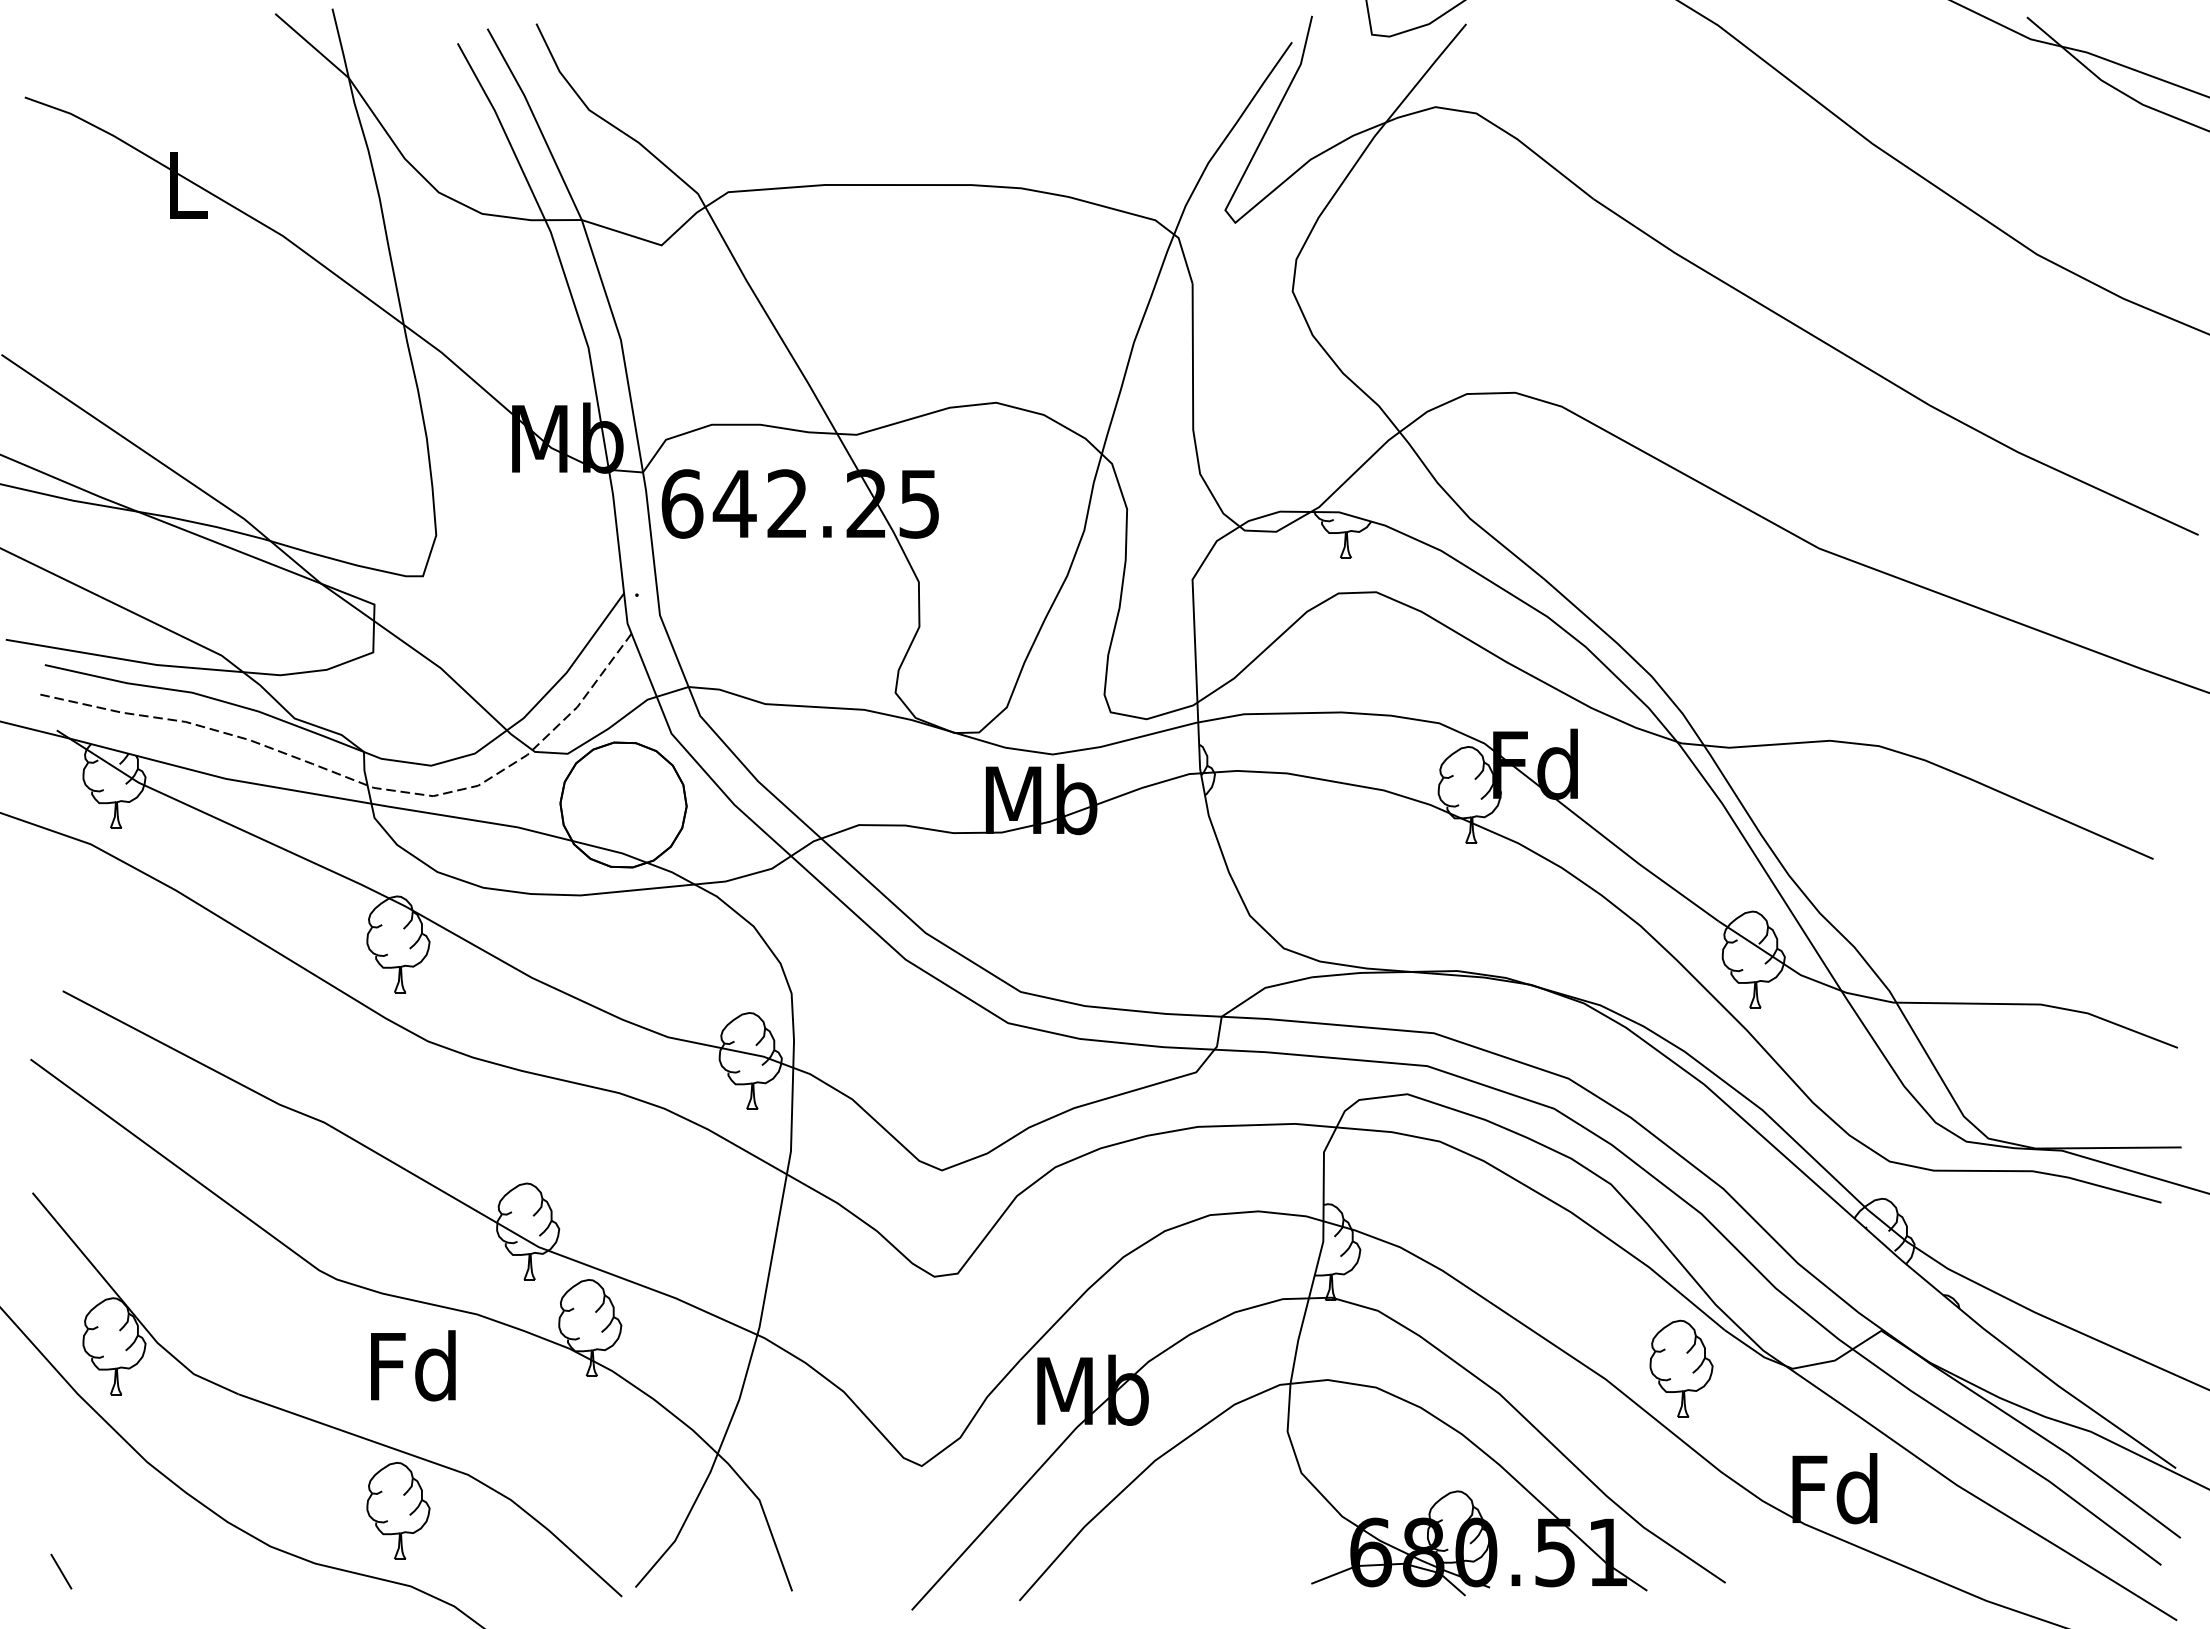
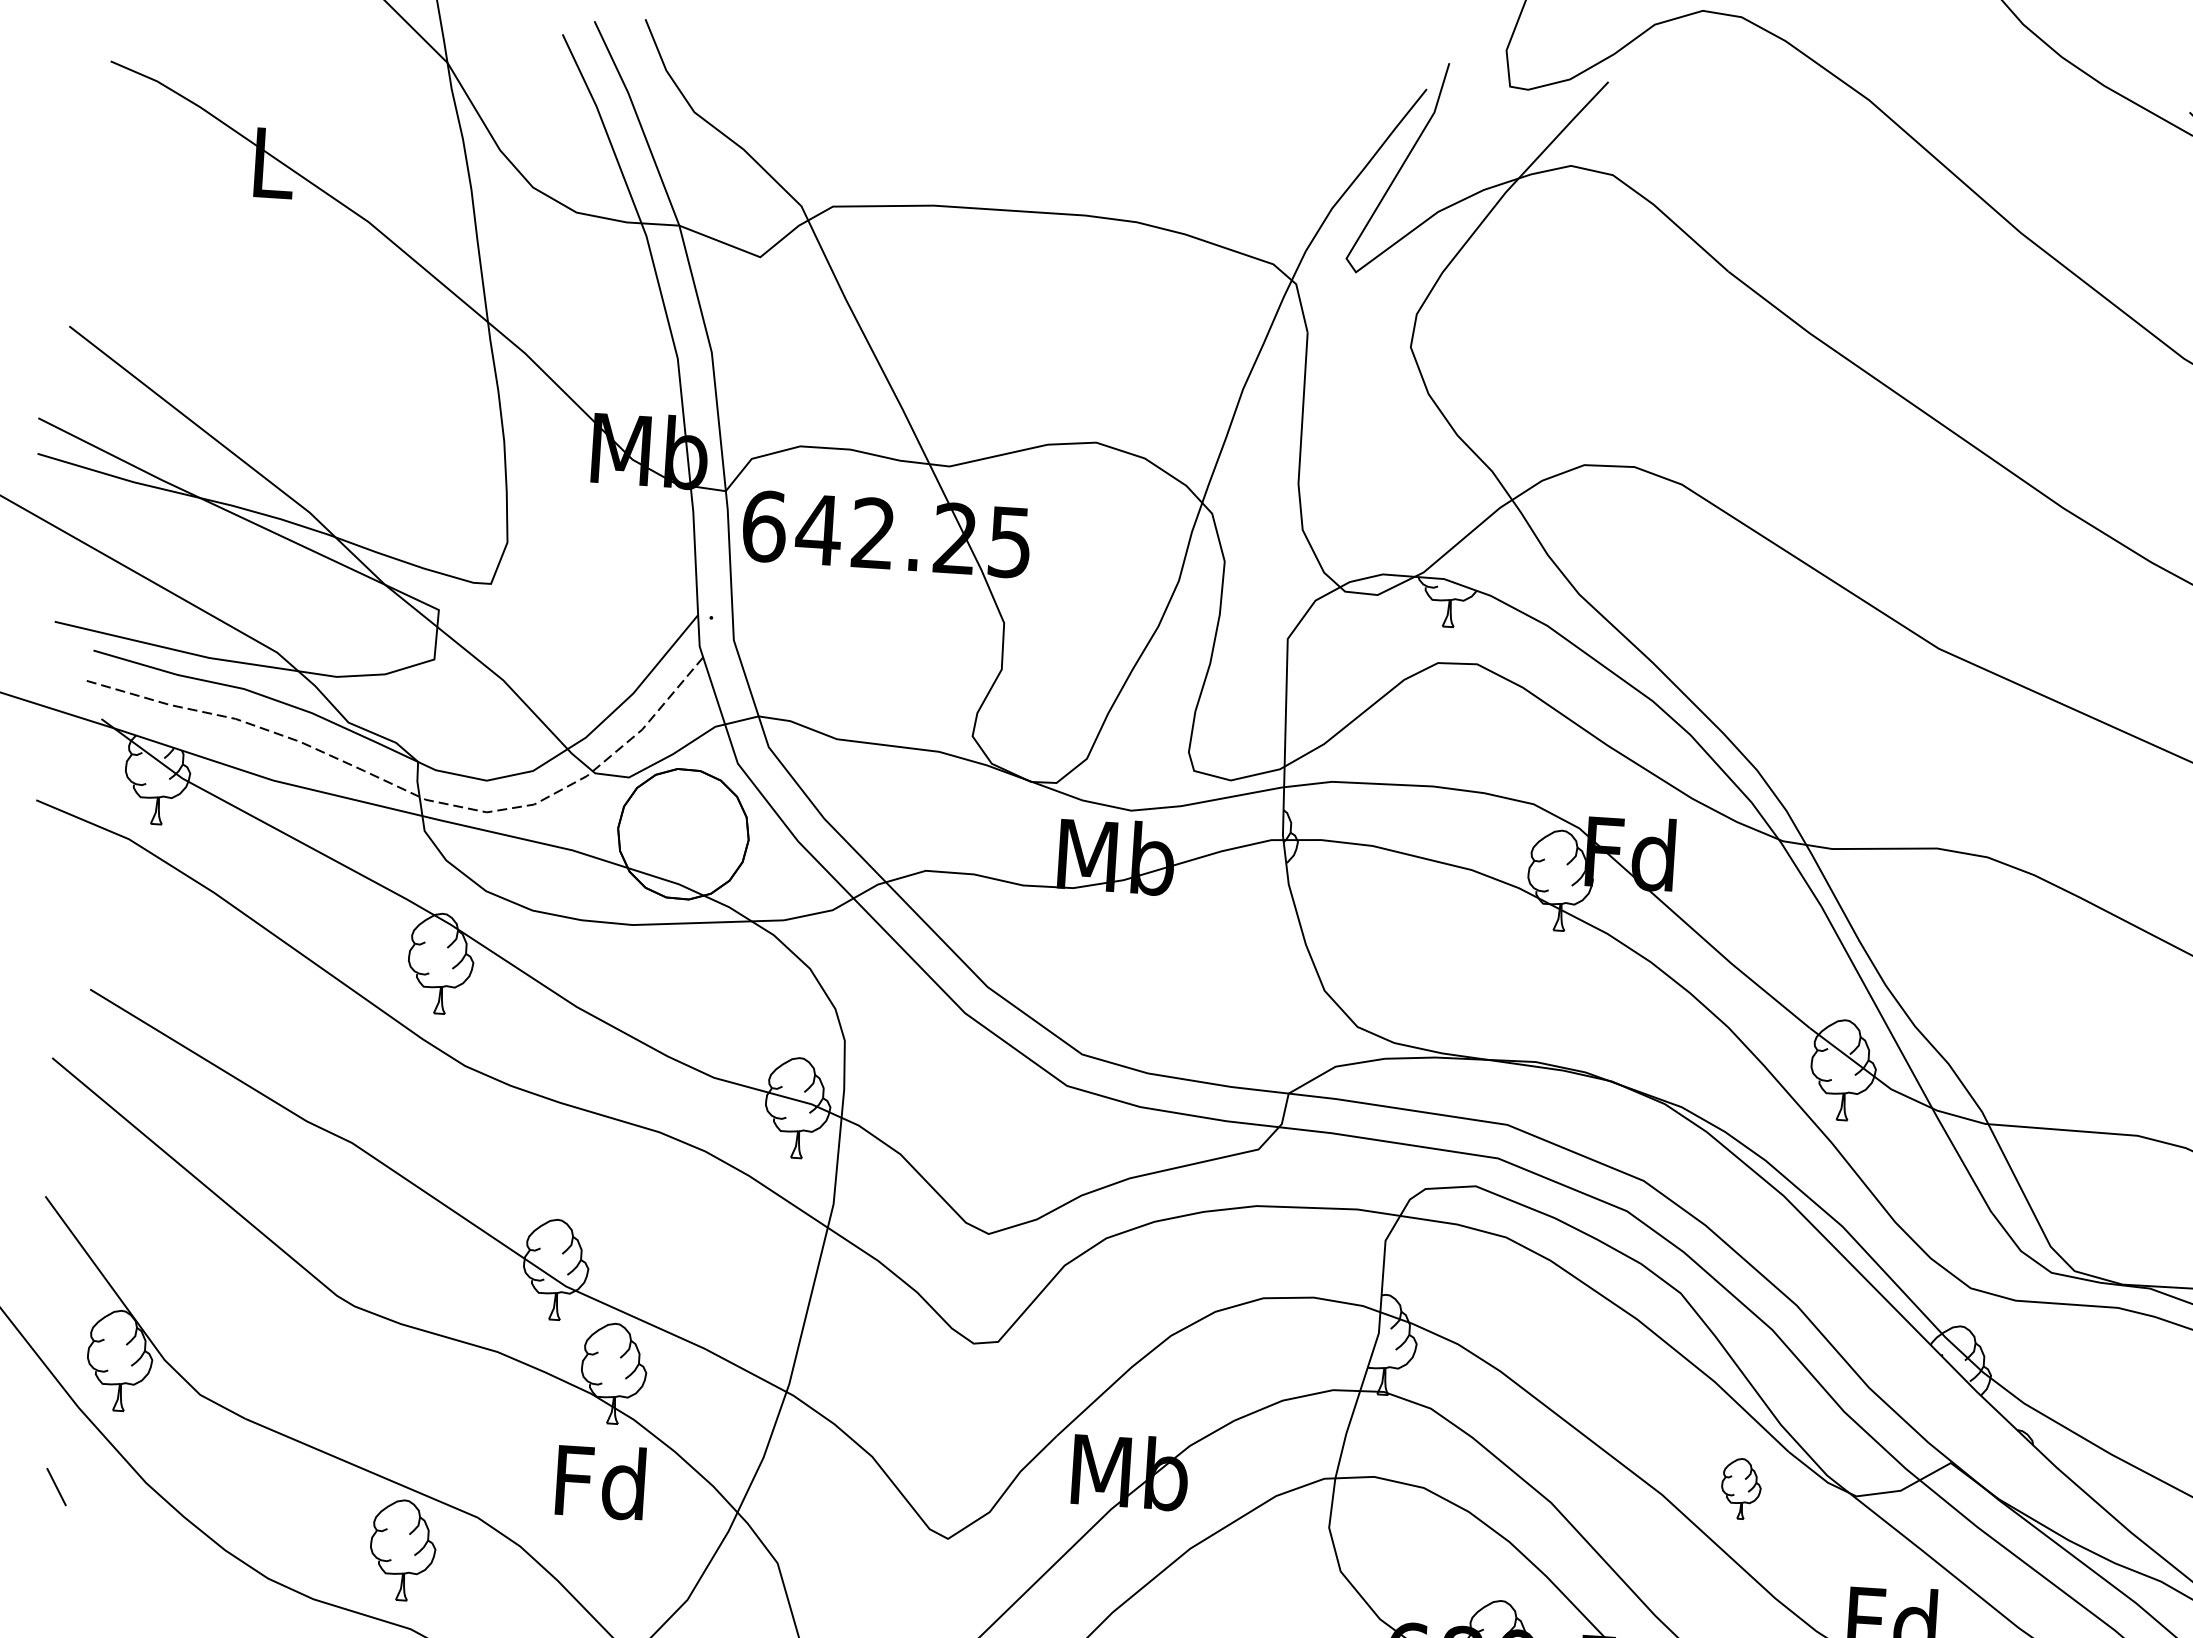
text: (413, 1365) -> (600, 1481), moved
part: (1681, 1368) -> (1741, 1488), size x0.6
line: (61, 1571) -> (56, 1486), moved

